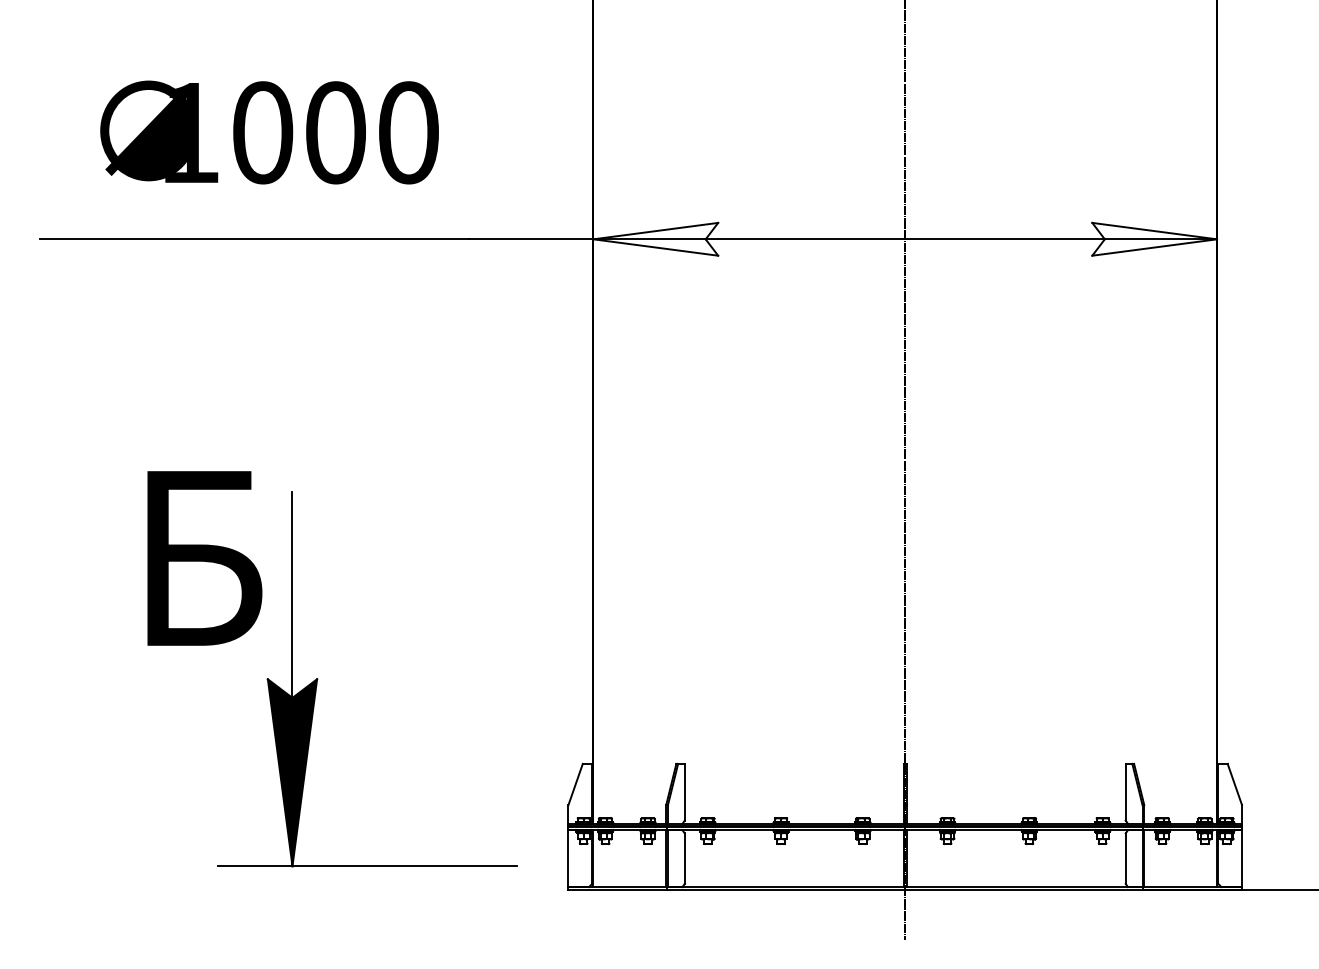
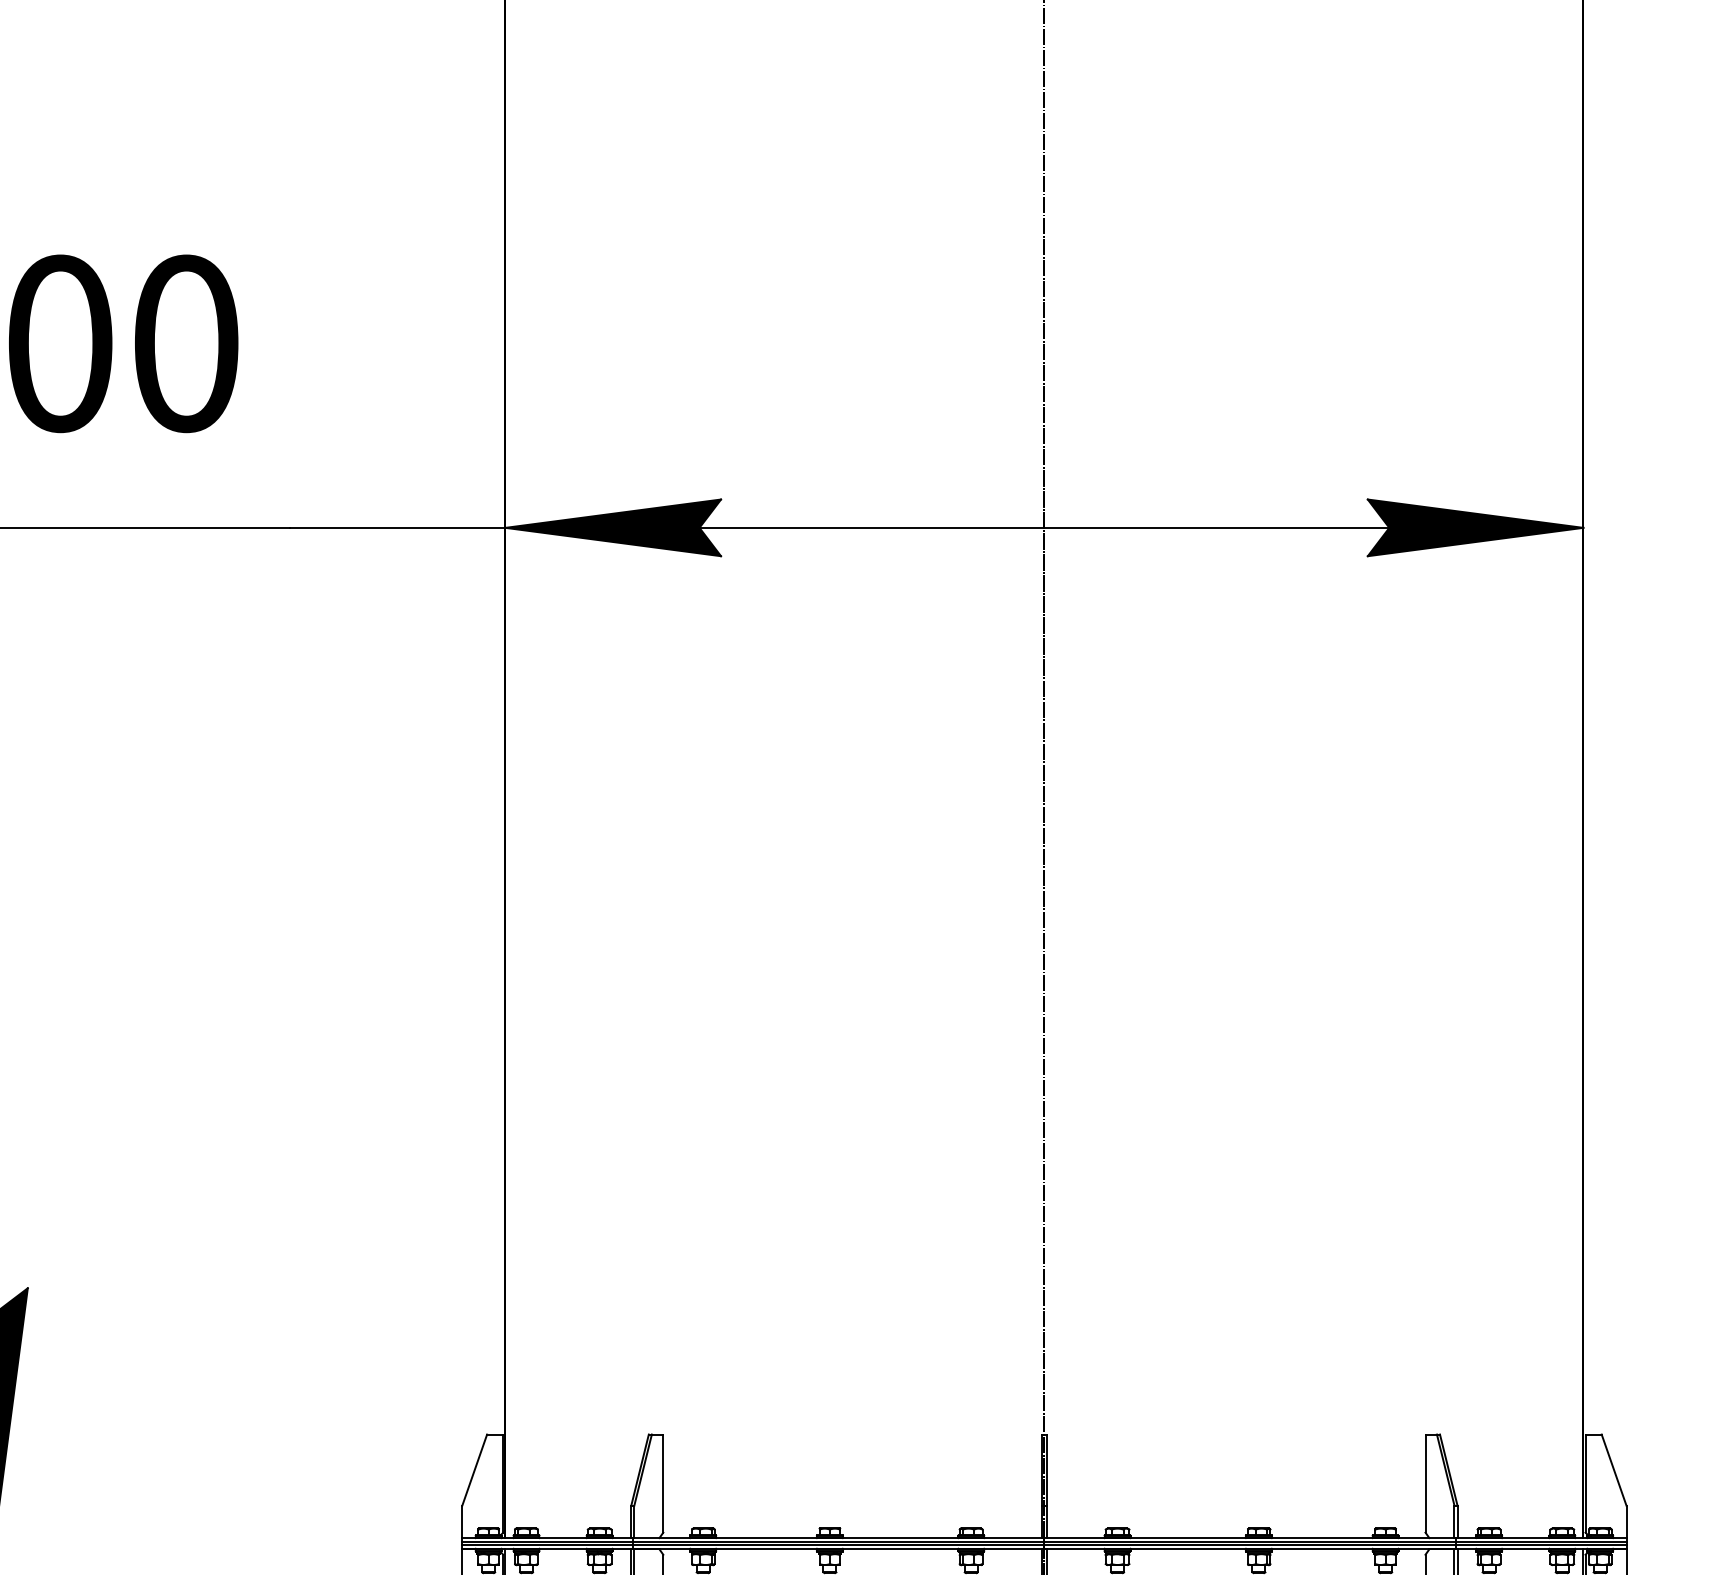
fill: (655, 238) -> (612, 526), added
fill: (1154, 238) -> (1475, 526), added

